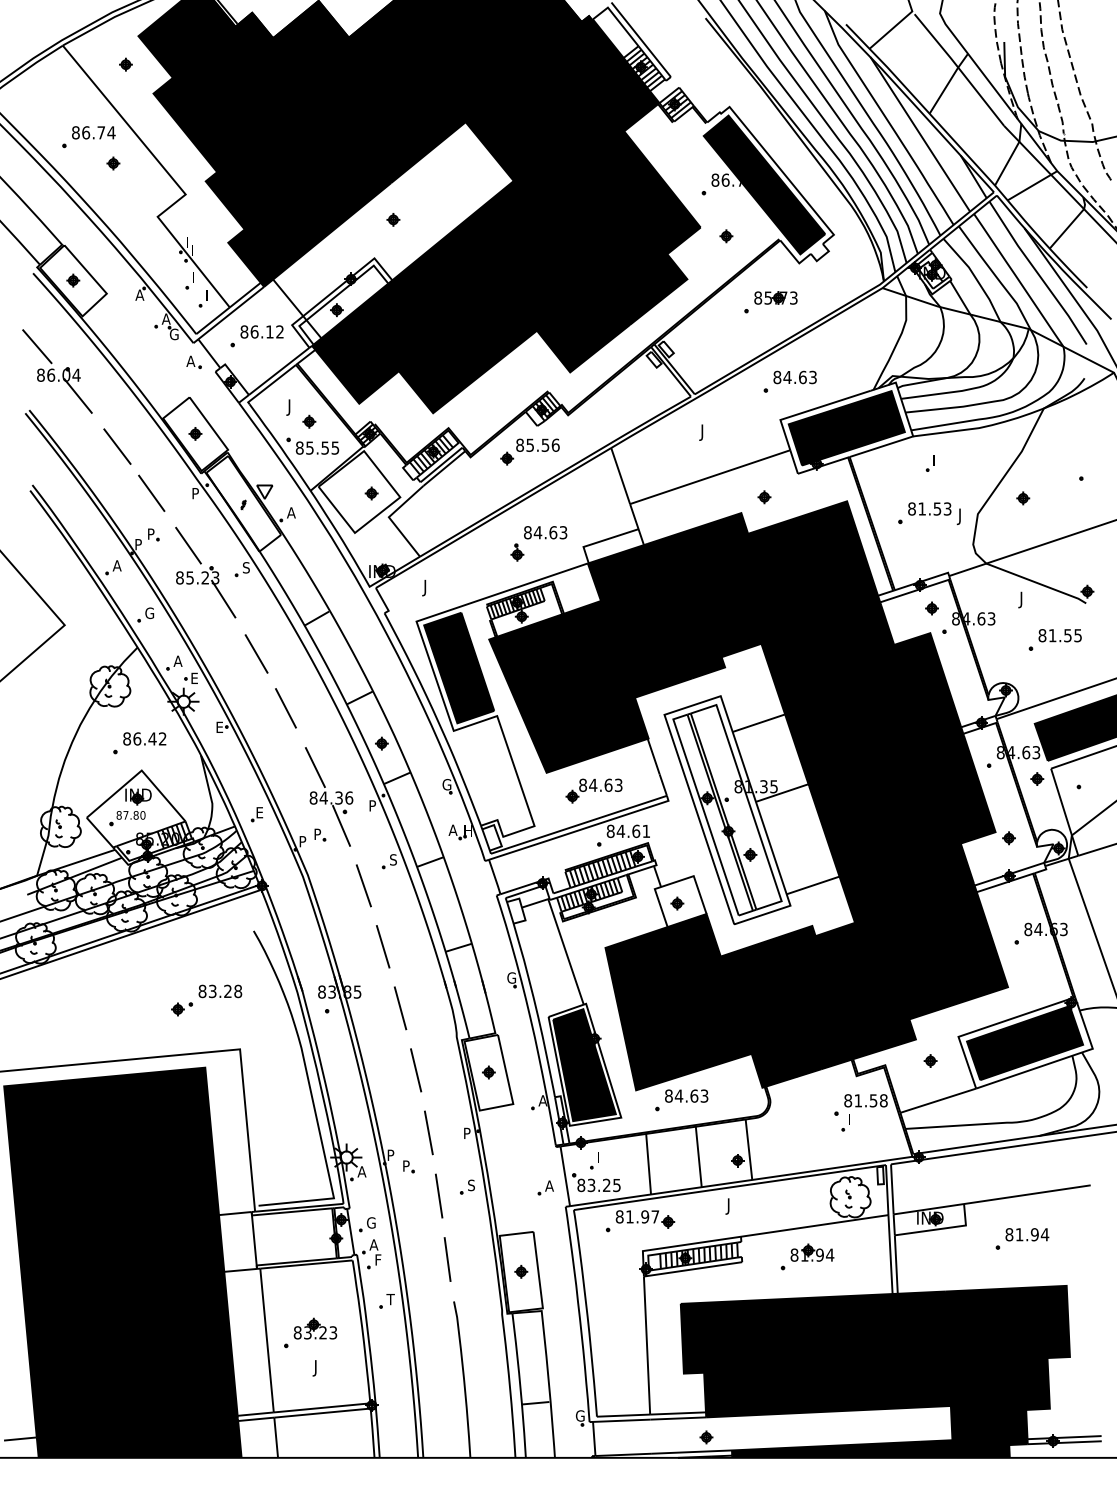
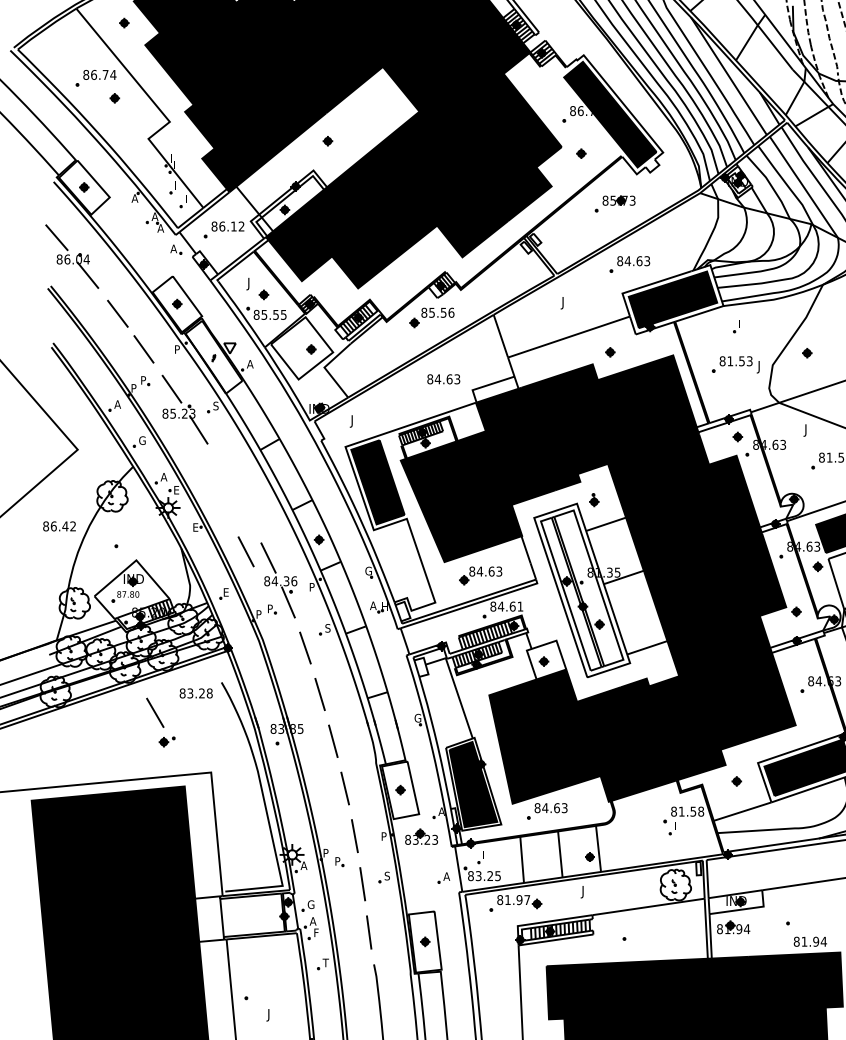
text: (173, 334) -> (160, 228), G -> A
part: (517, 552) -> (594, 500), moved
line: (256, 653) -> (155, 712), moved
line: (285, 708) -> (245, 551), moved
text: (144, 738) -> (59, 526), moved
text: (220, 991) -> (196, 693), moved
text: (1027, 1234) -> (810, 941), moved
part: (812, 1252) -> (733, 927), moved
part: (315, 1328) -> (421, 836), moved

